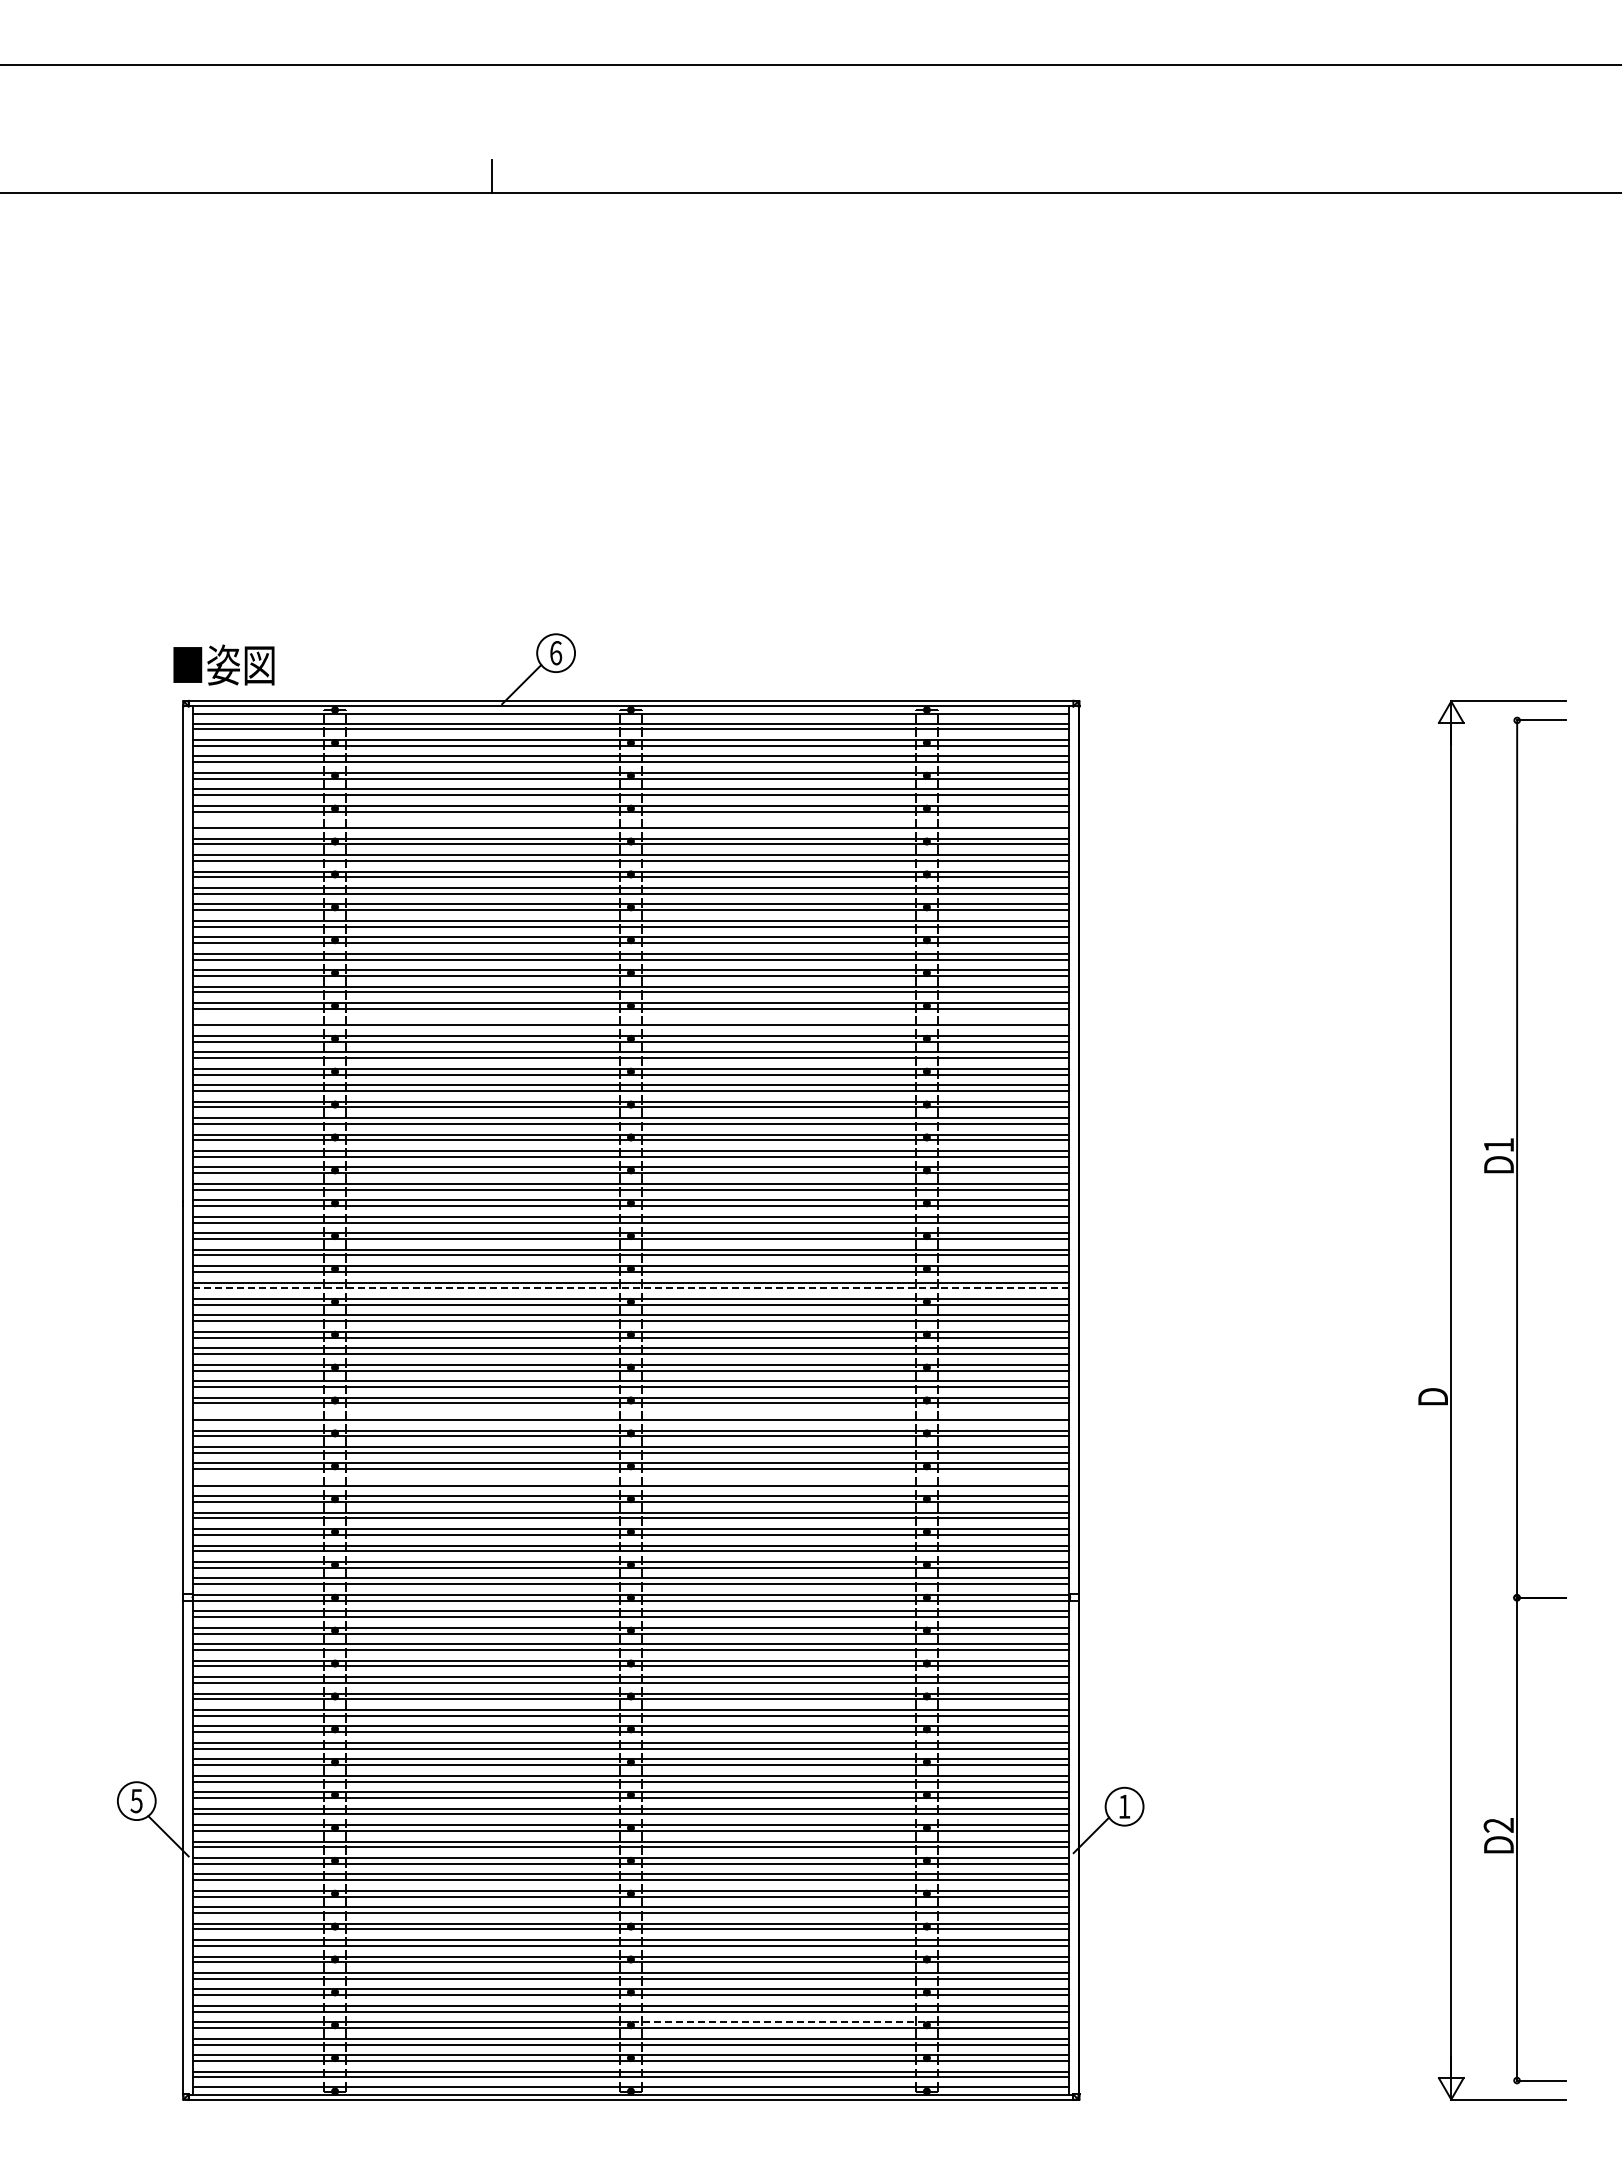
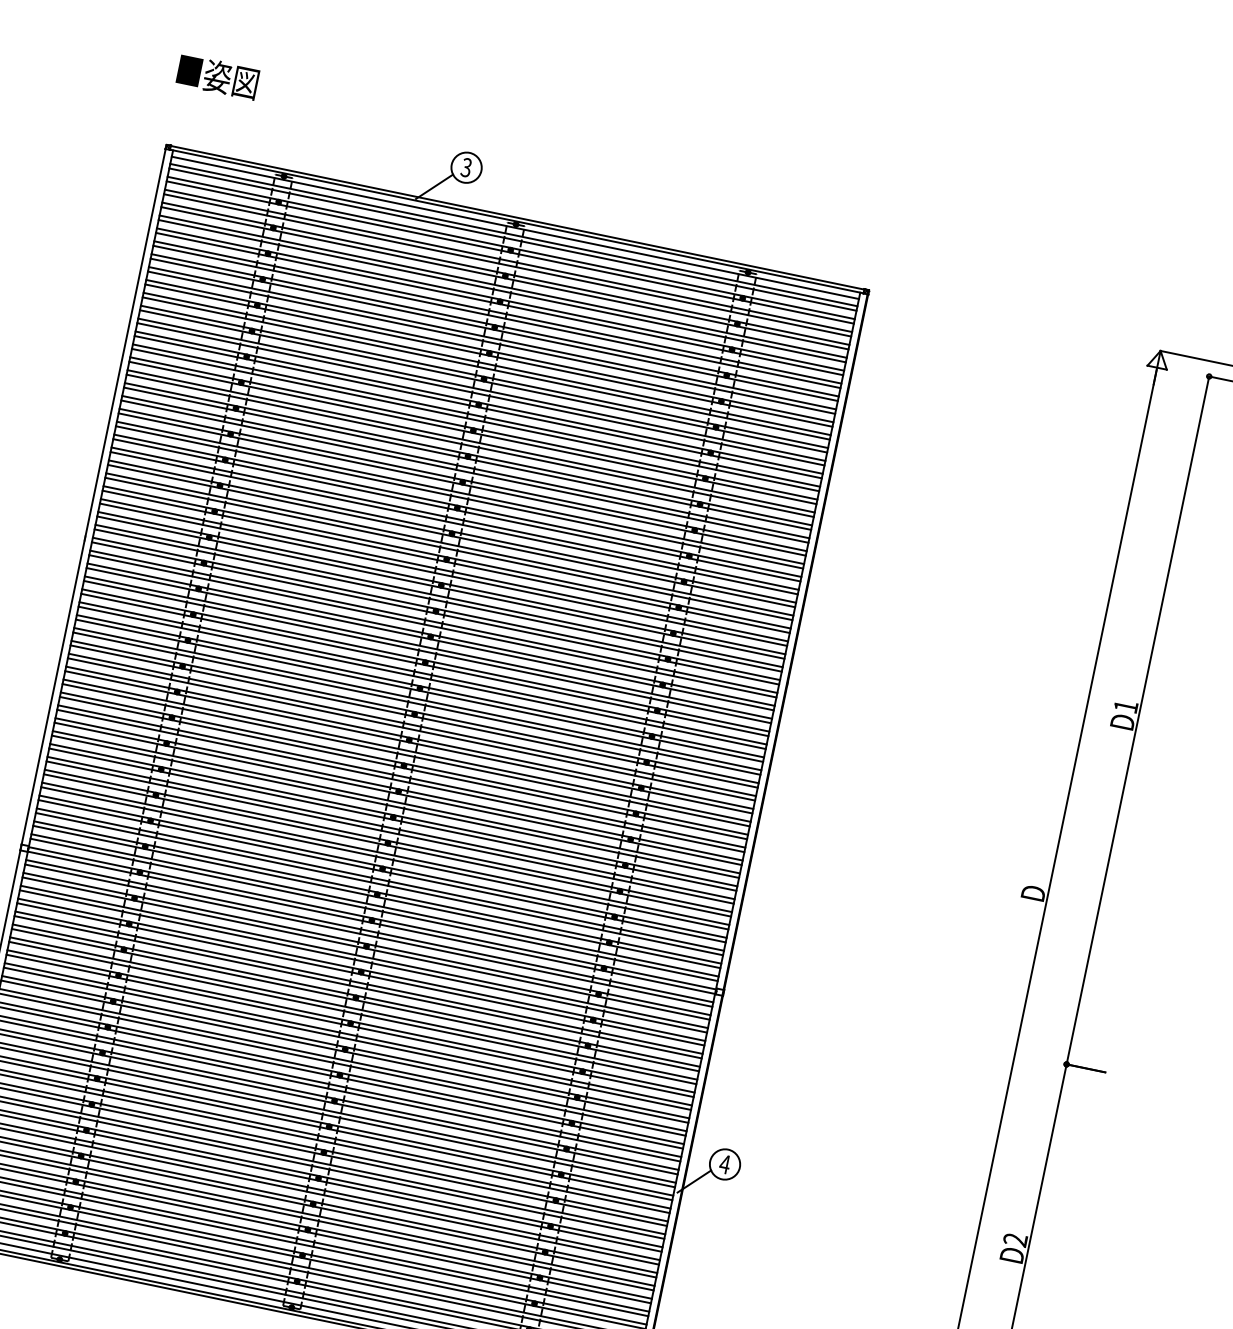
text: (555, 653) -> (466, 167), 6 -> 3
text: (223, 664) -> (217, 76), moved
line: (630, 822) -> (497, 312), added
line: (630, 1019) -> (465, 467), added
line: (631, 1288) -> (422, 678), dashed -> solid
line: (630, 1414) -> (401, 776), added
line: (630, 1479) -> (390, 827), added
text: (1124, 1806) -> (724, 1164), 1 -> 4
line: (779, 2022) -> (419, 1277), dashed -> solid

